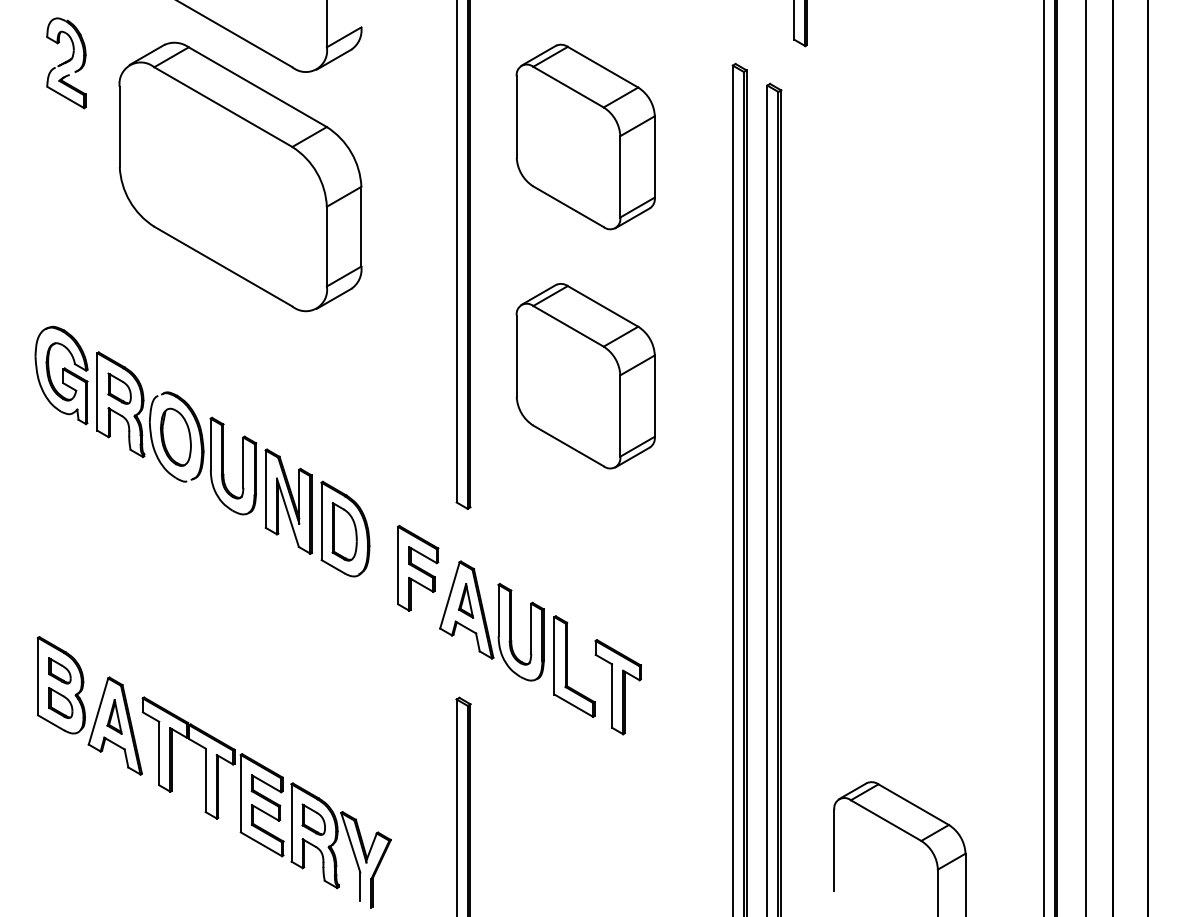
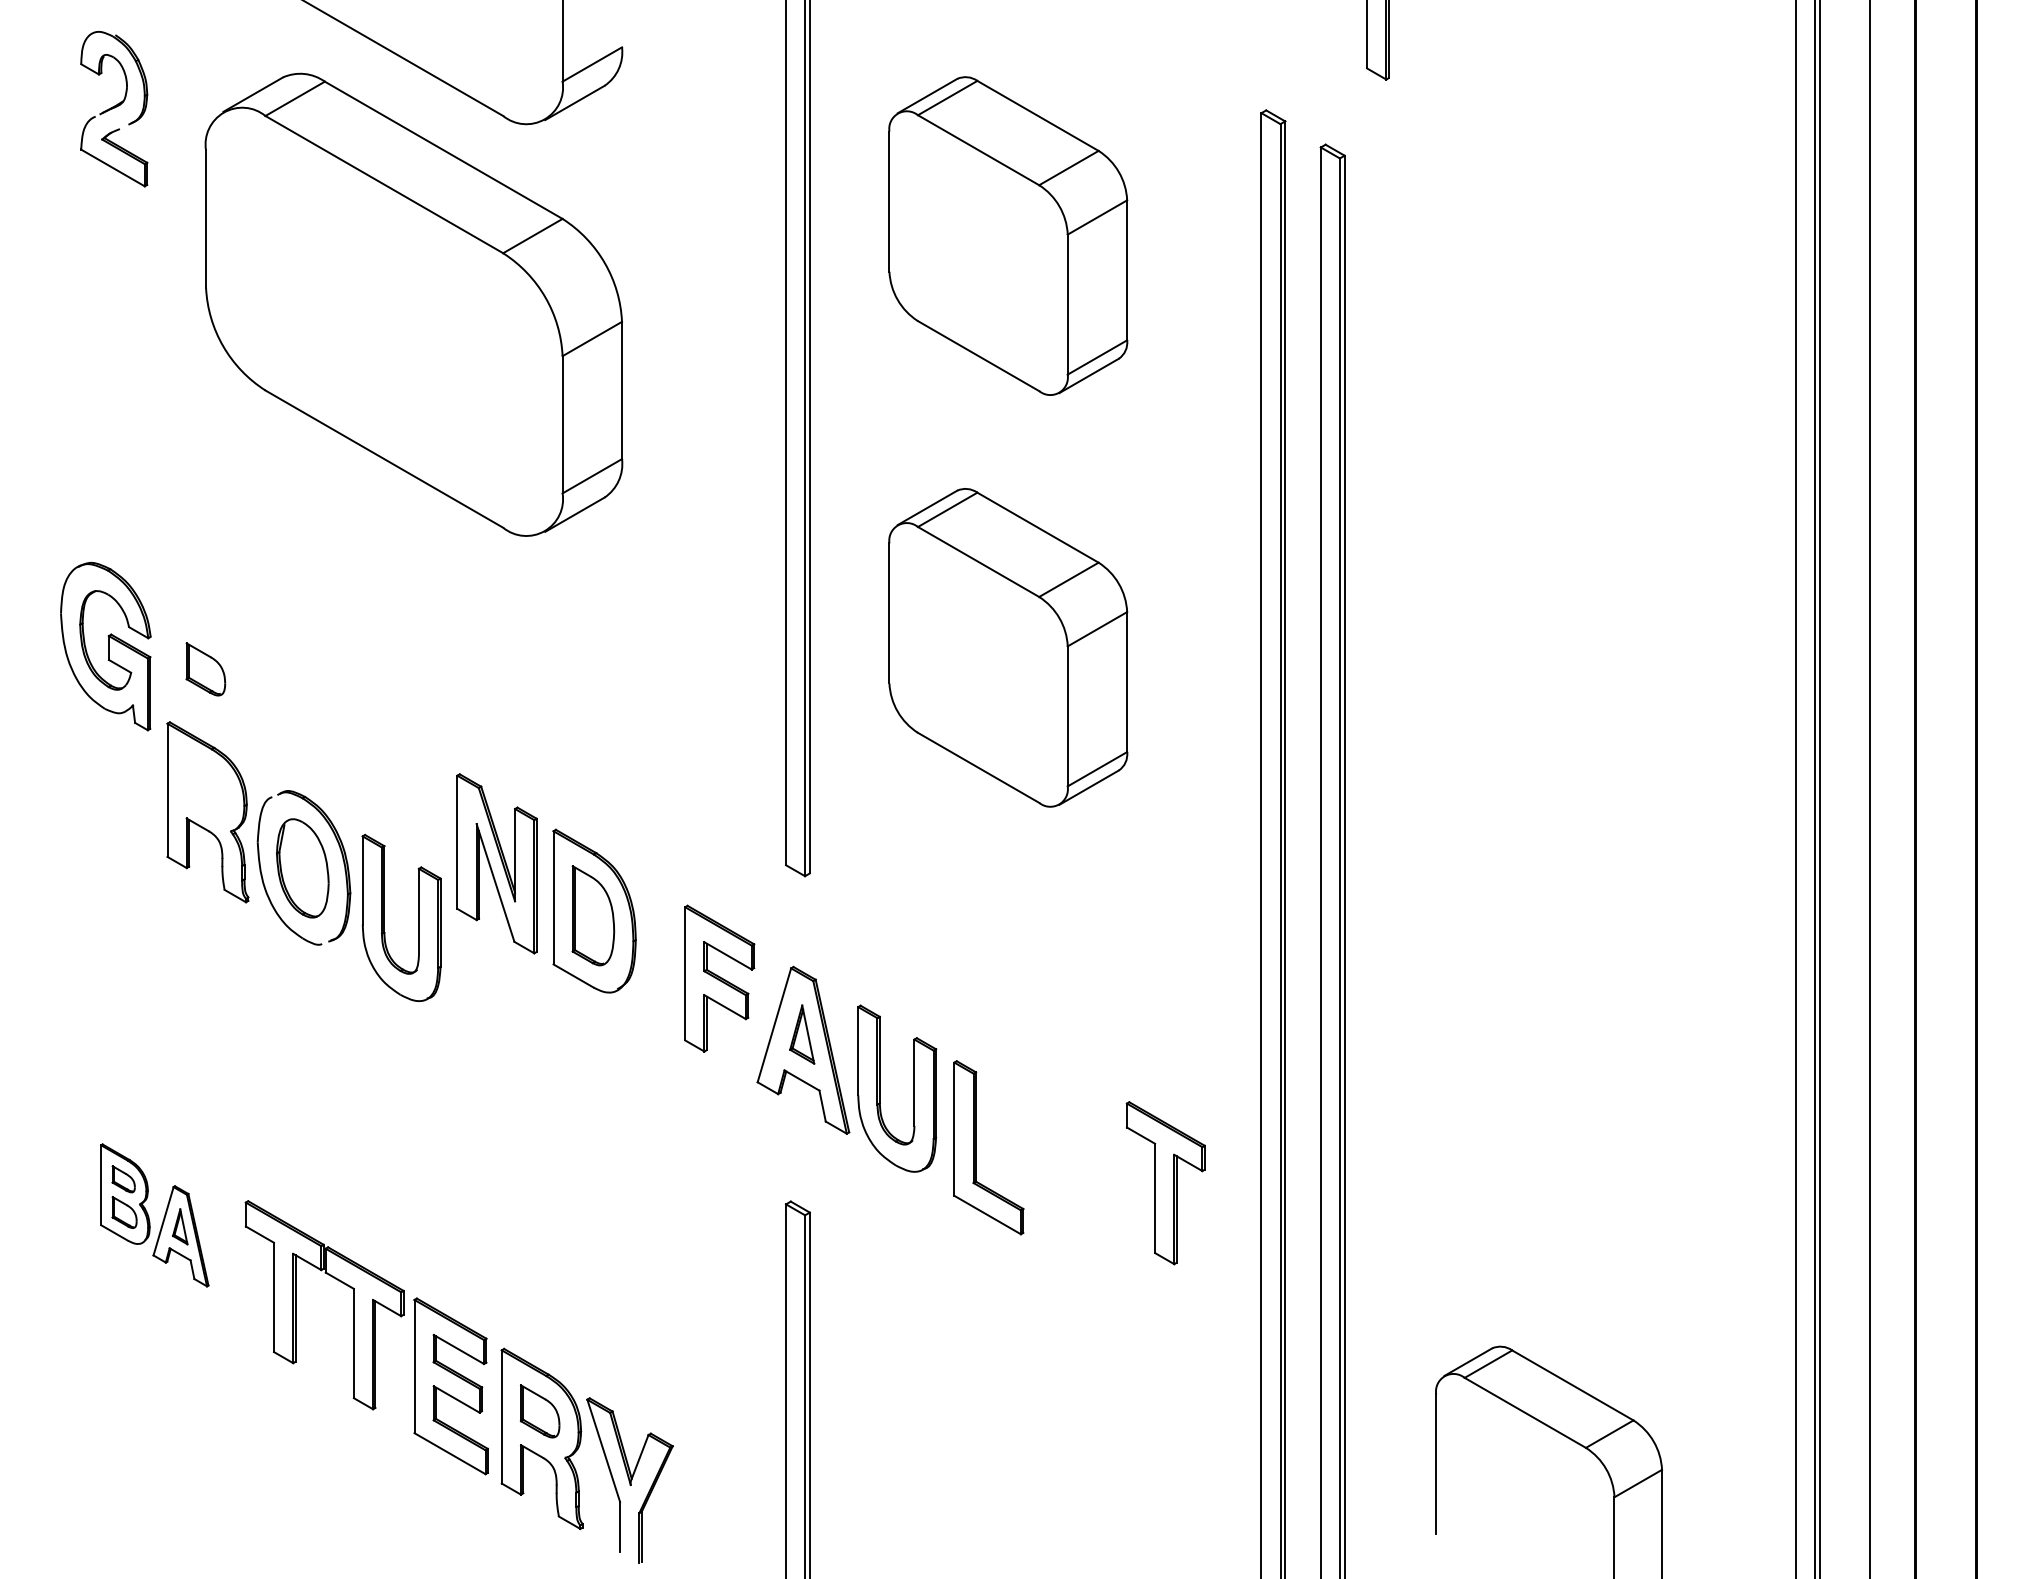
part: (176, 433) -> (303, 861), moved
part: (618, 687) -> (1166, 1183), moved
part: (89, 705) -> (153, 1214), size x0.6

